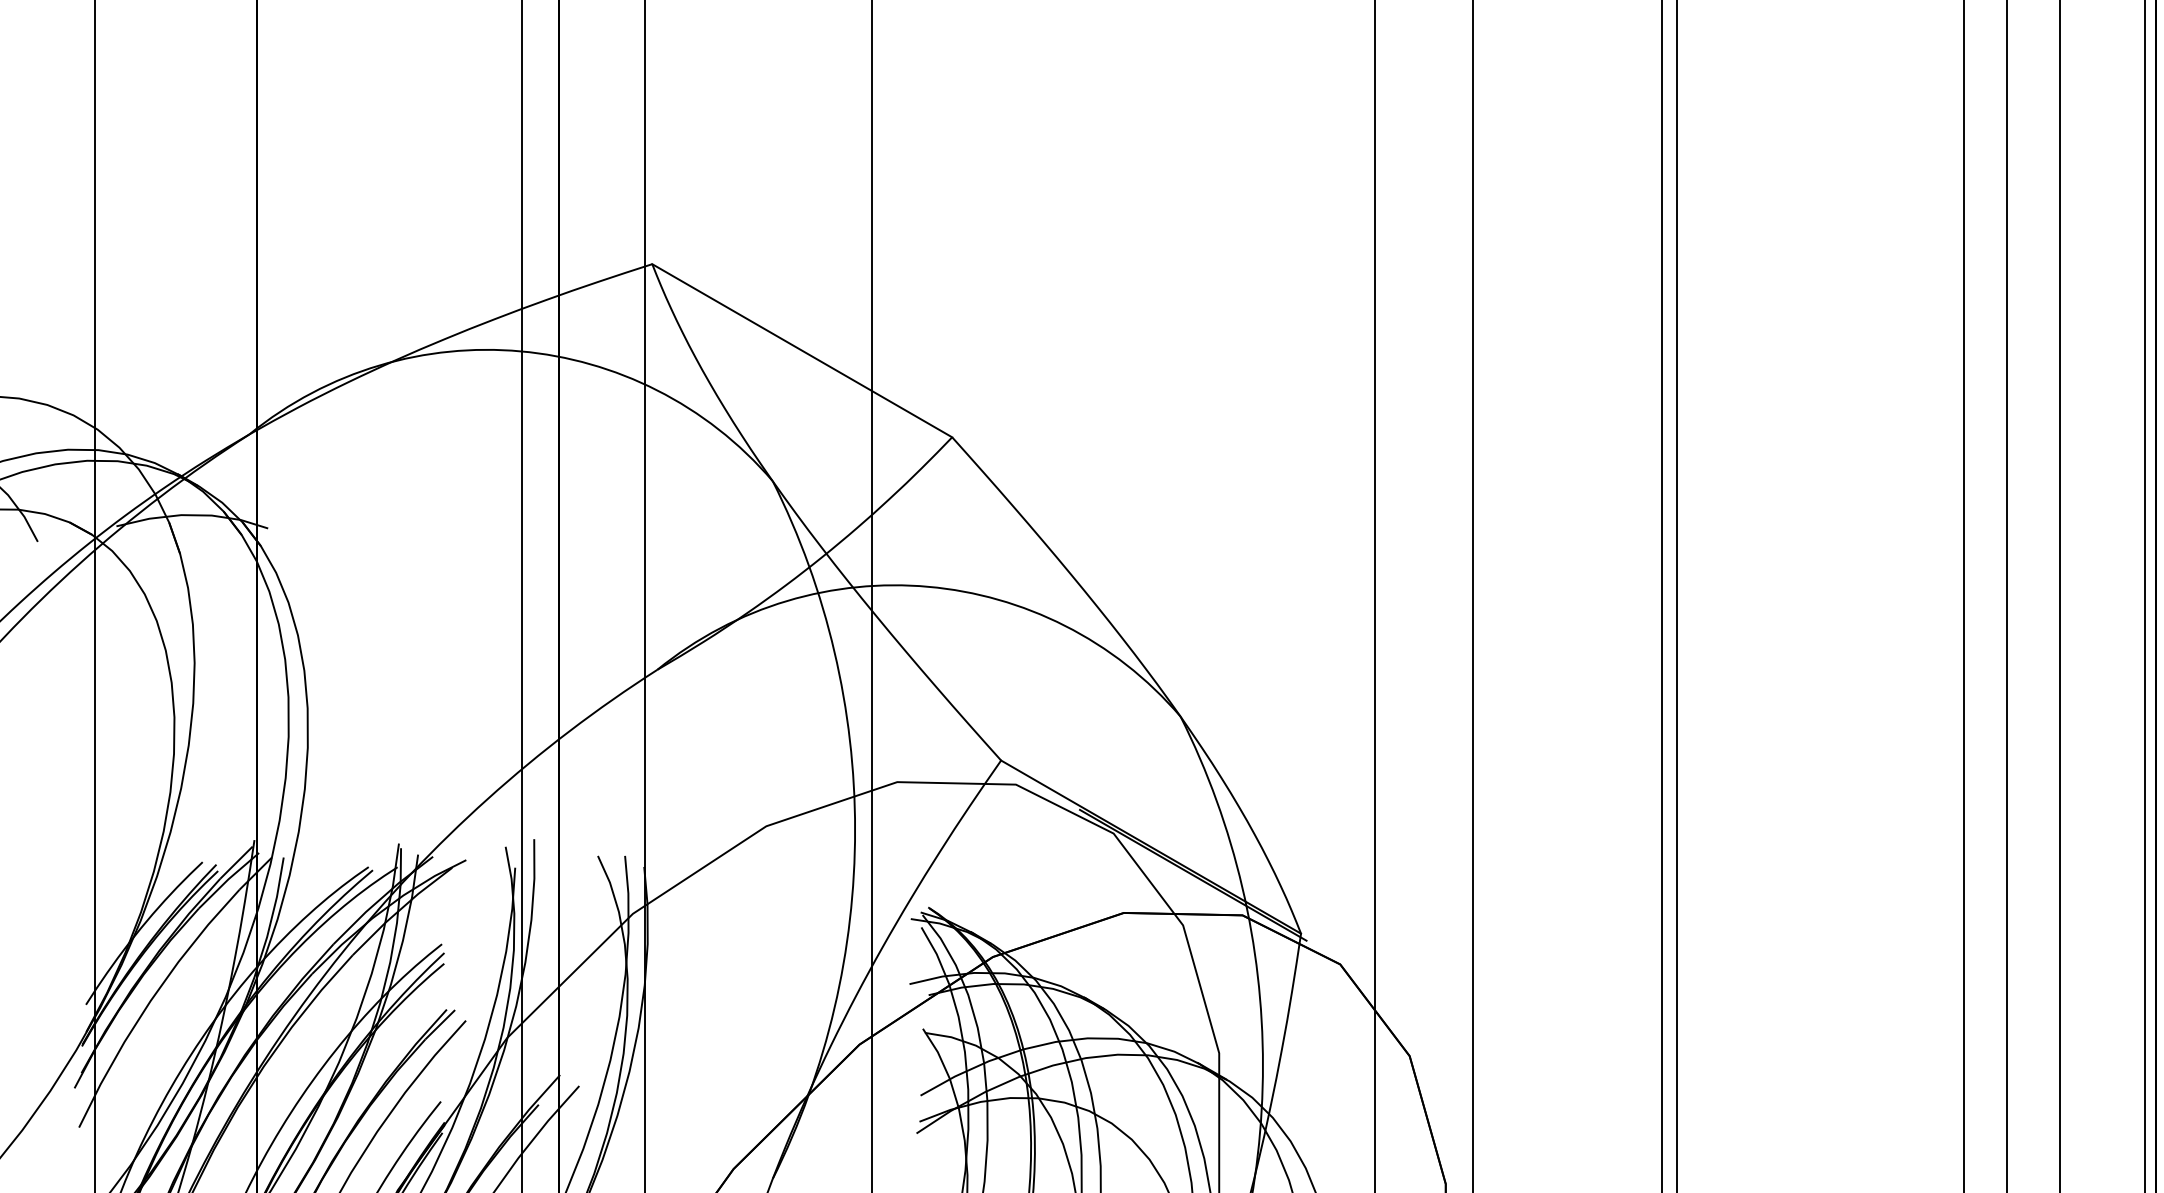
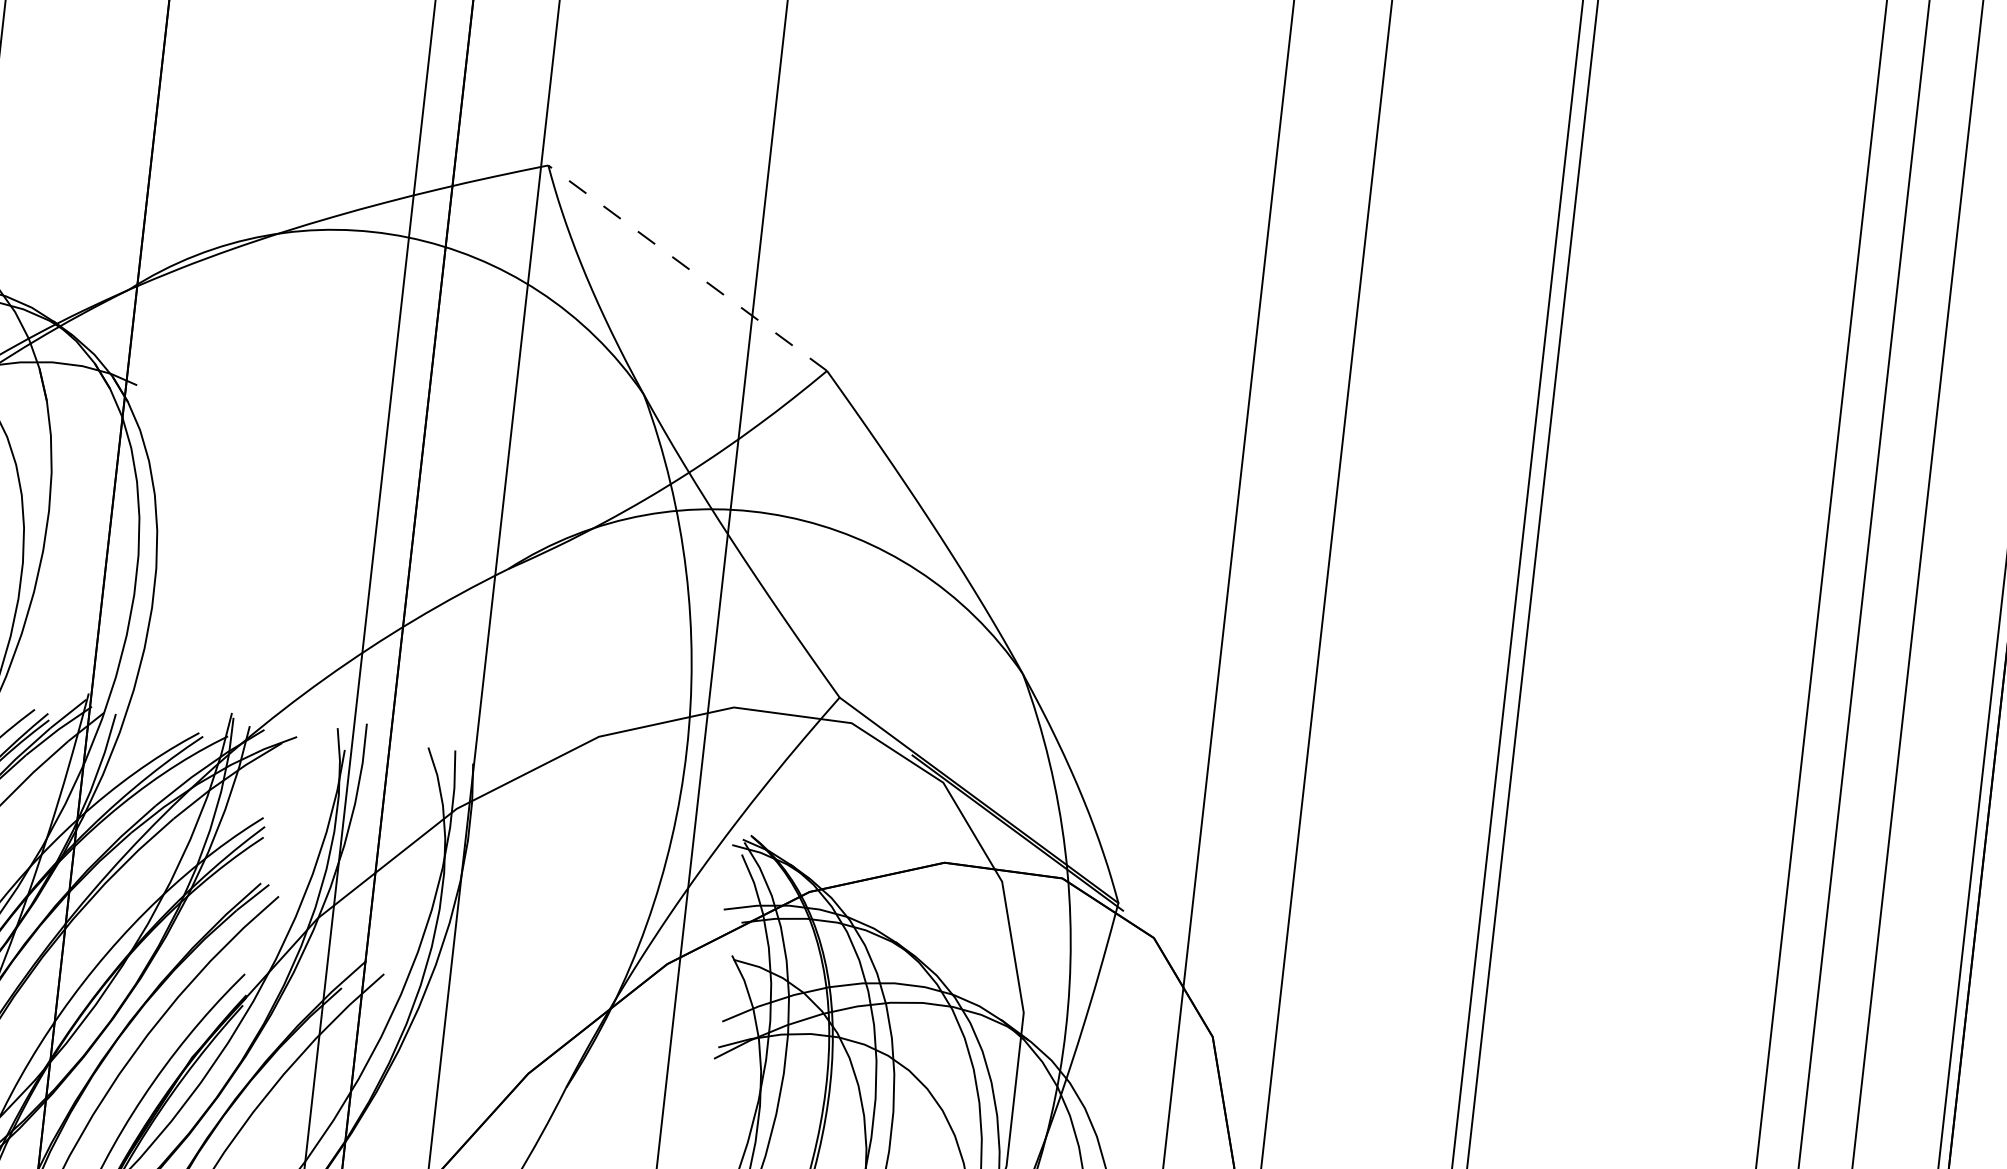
line: (801, 350) -> (686, 267), solid -> dashed

